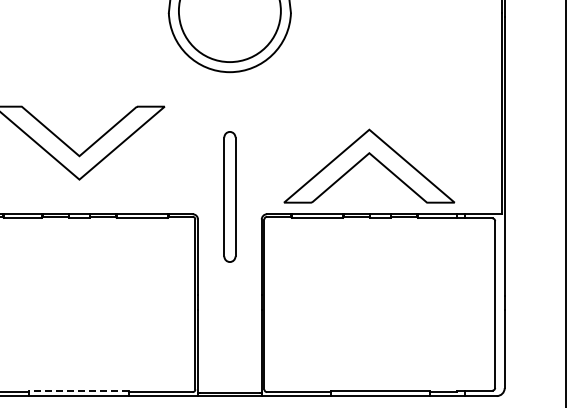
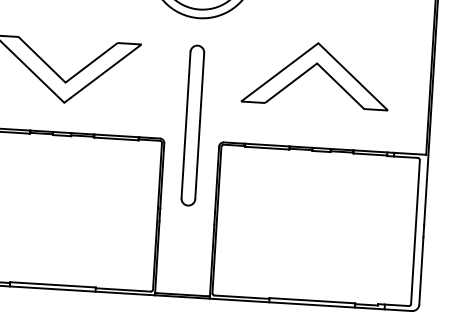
part: (363, 159) -> (311, 68), moved
part: (229, 196) -> (192, 125), size x1.43
line: (79, 391) -> (53, 285), dashed -> solid

